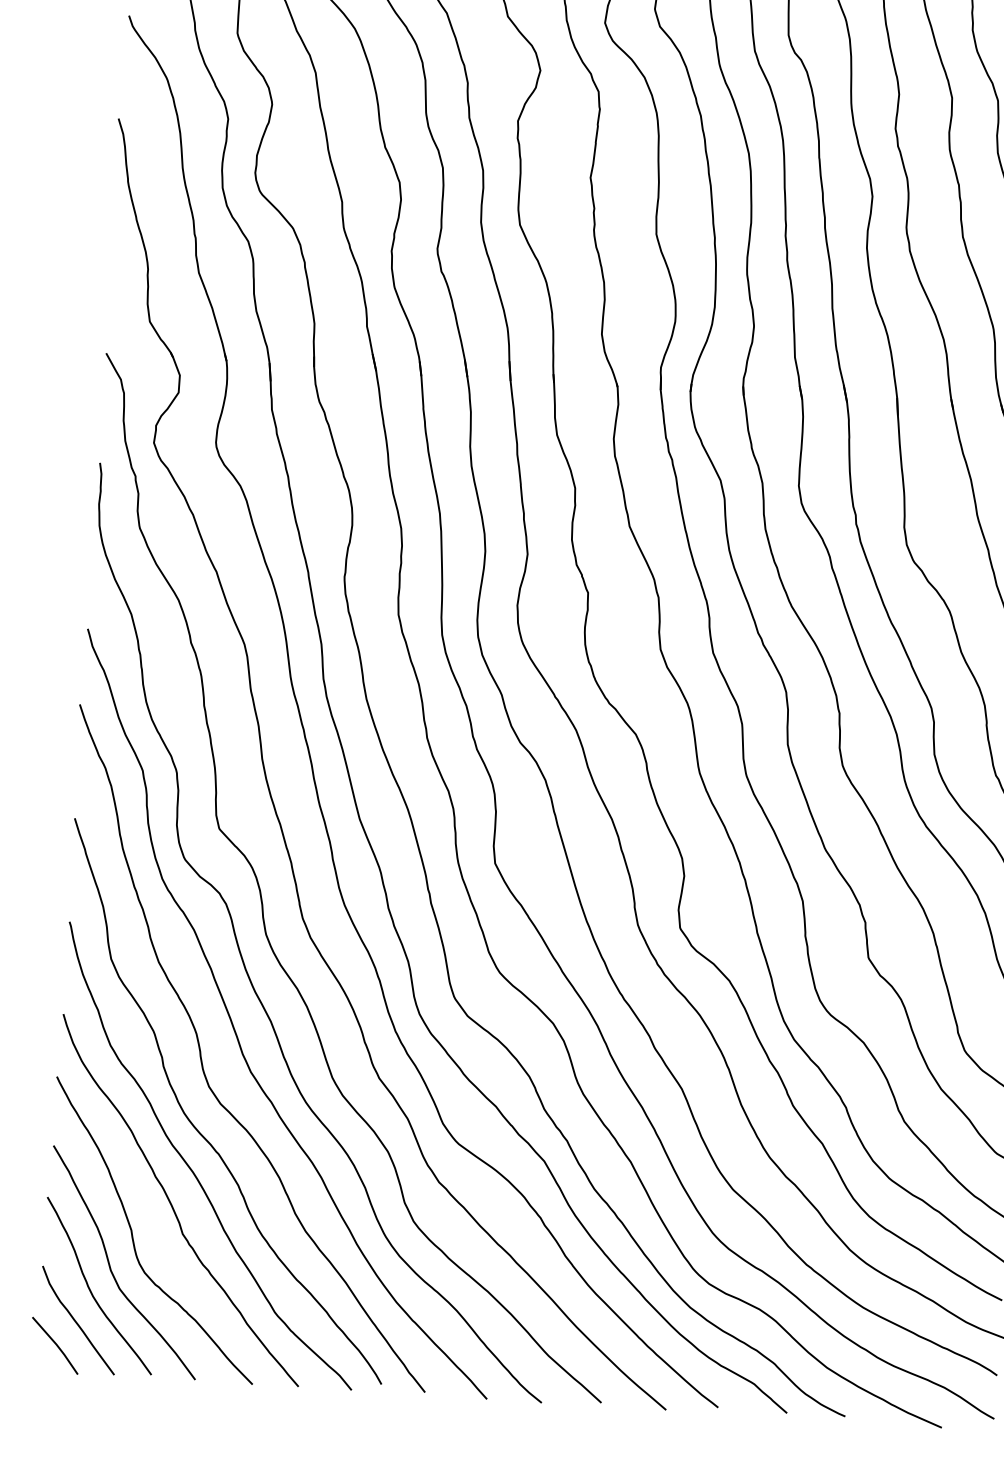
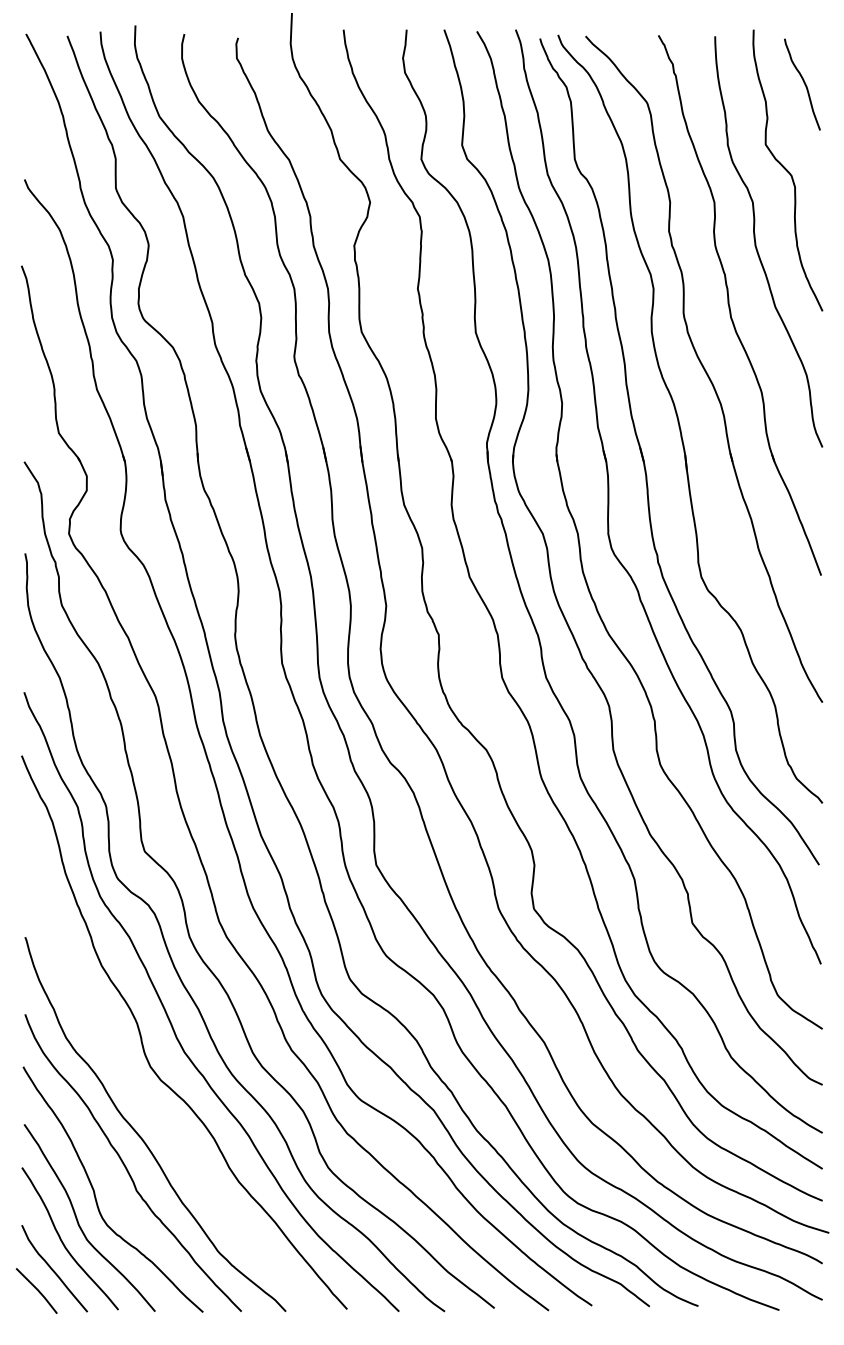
curve: (196, 1127) -> (142, 1101), removed

